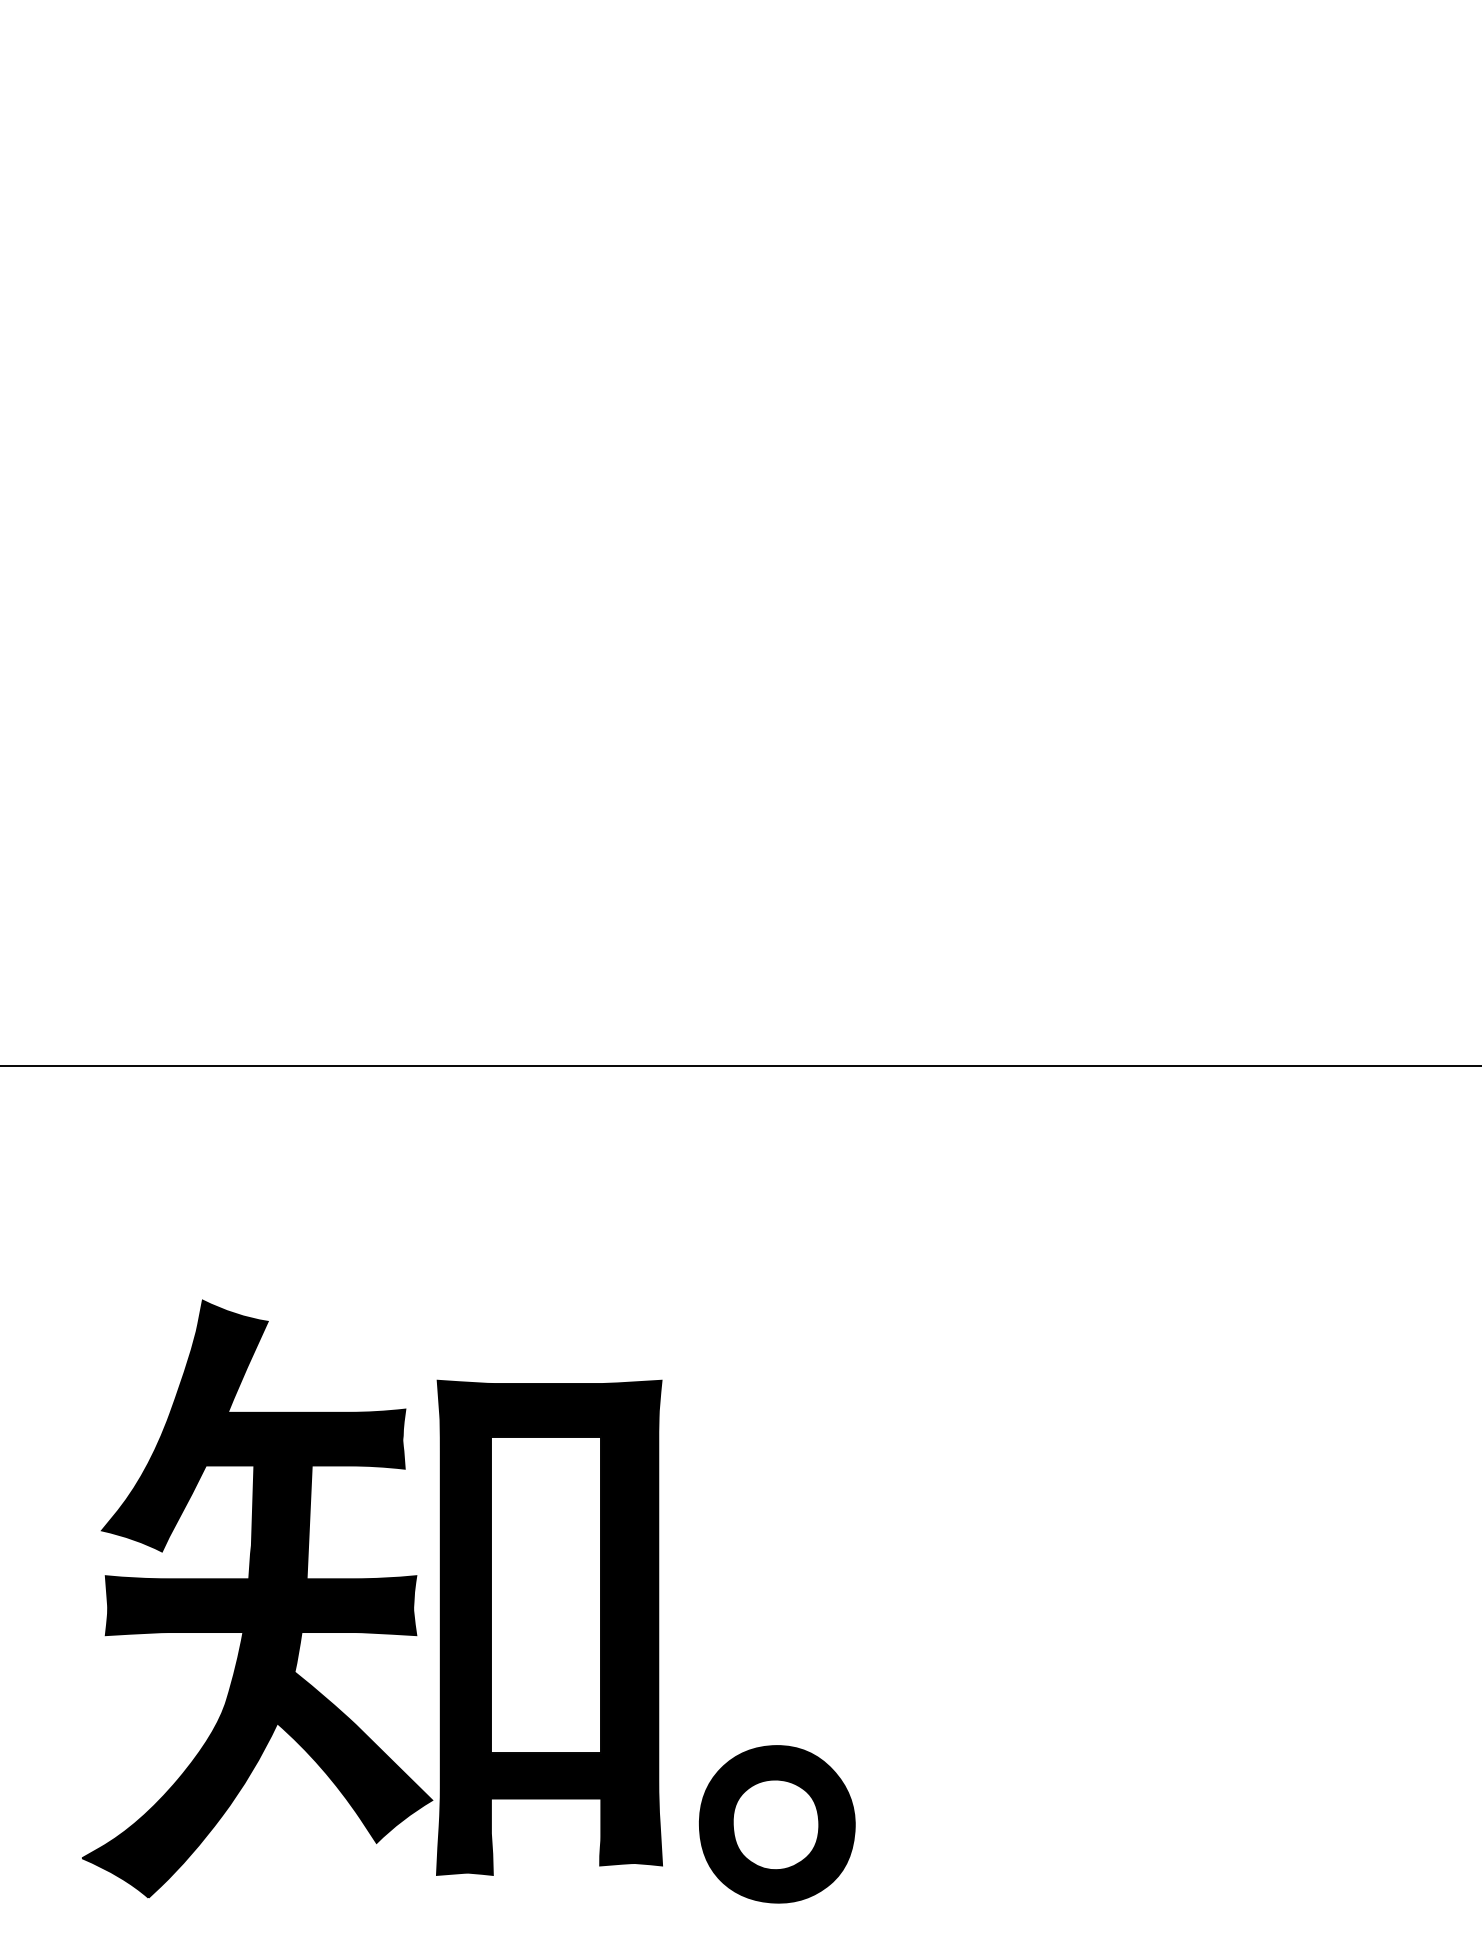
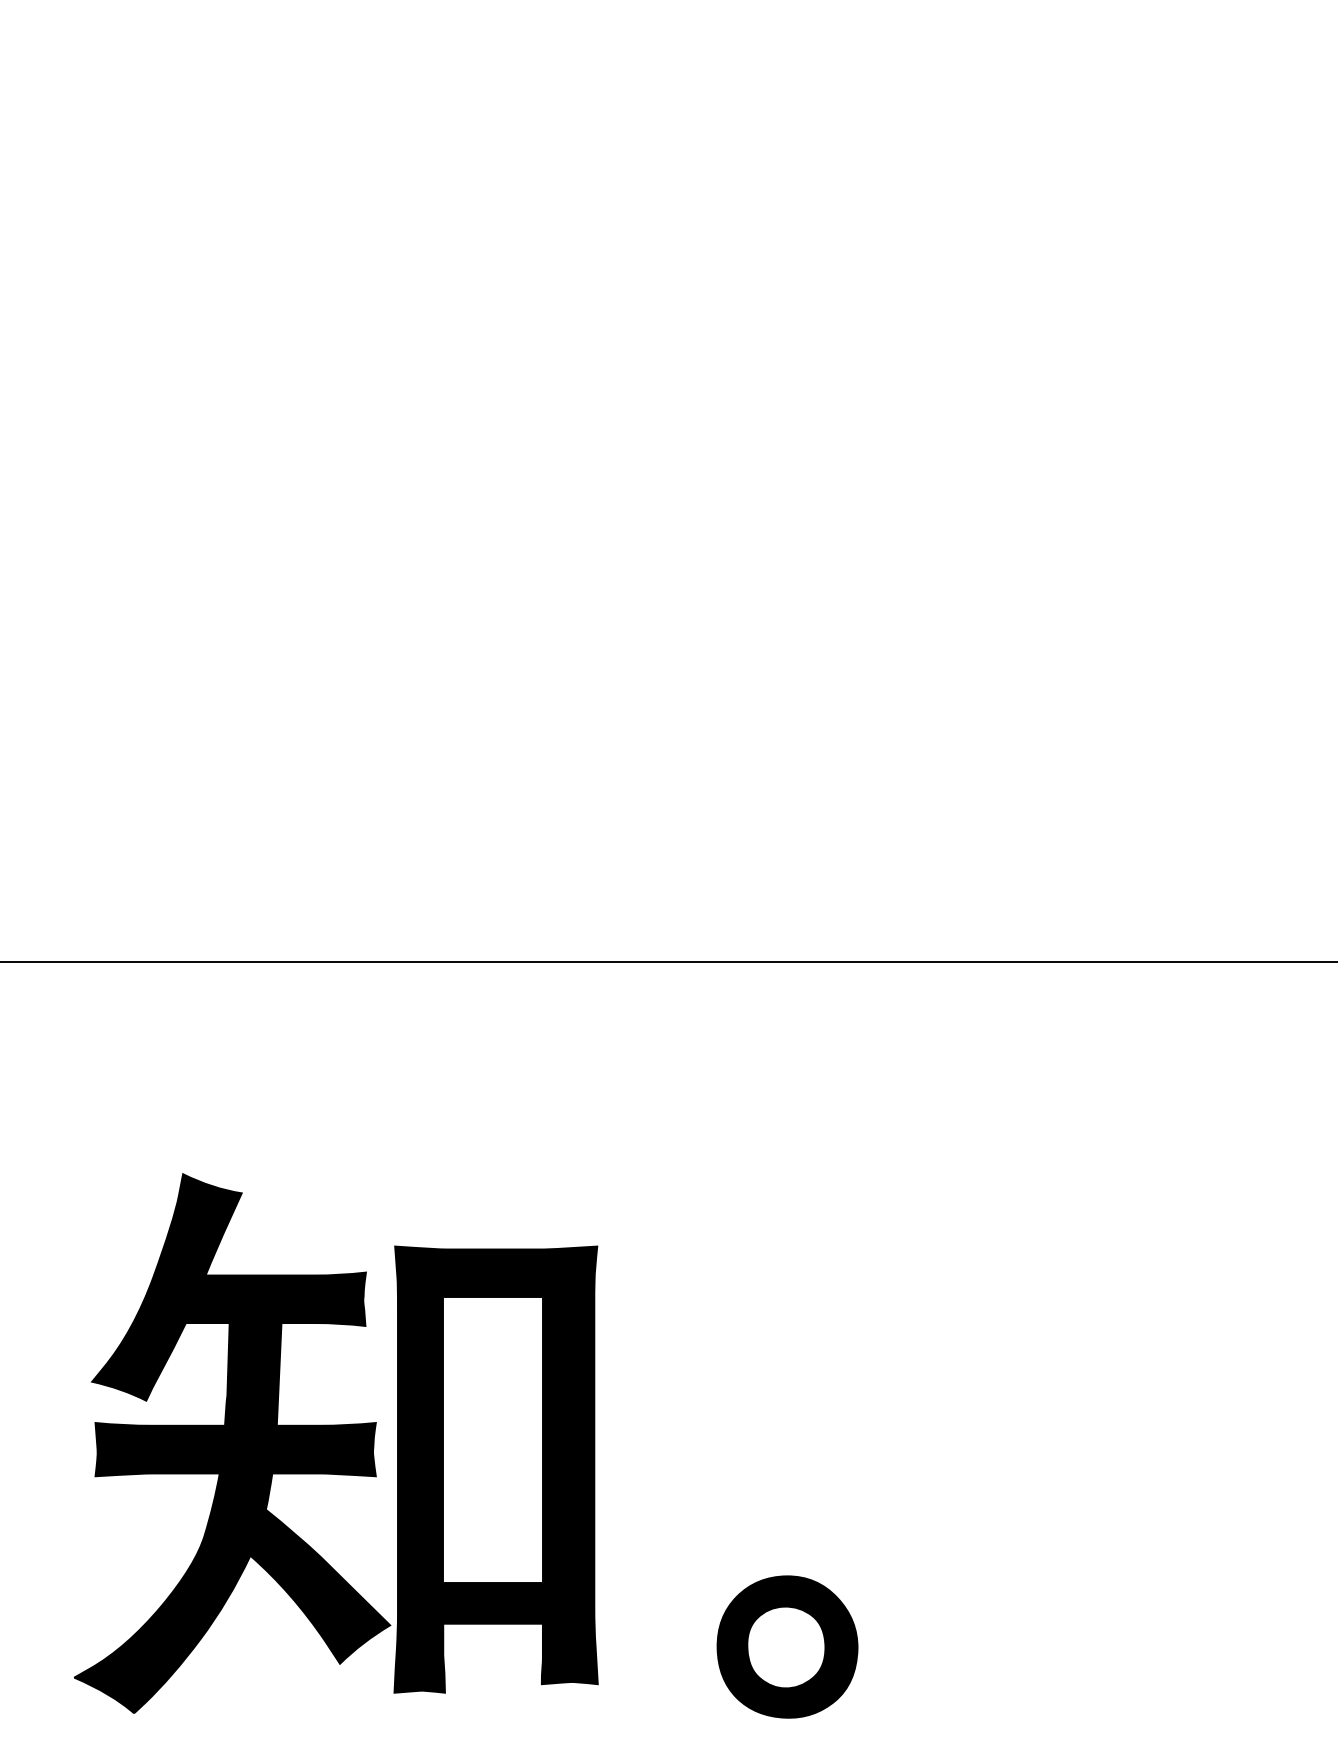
part: (777, 1824) -> (787, 1647), moved

